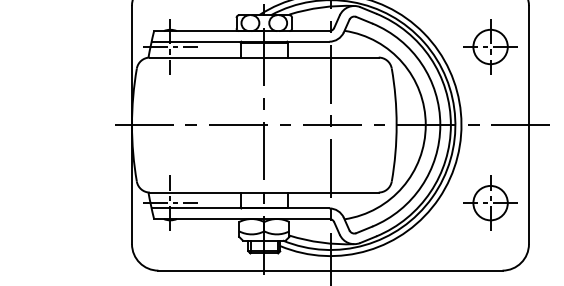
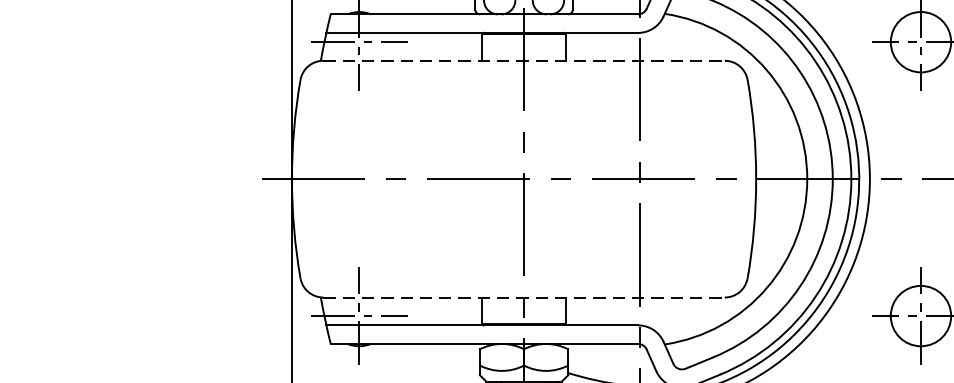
line: (264, 57) -> (524, 60), solid -> dashed
line: (264, 192) -> (524, 297), solid -> dashed

